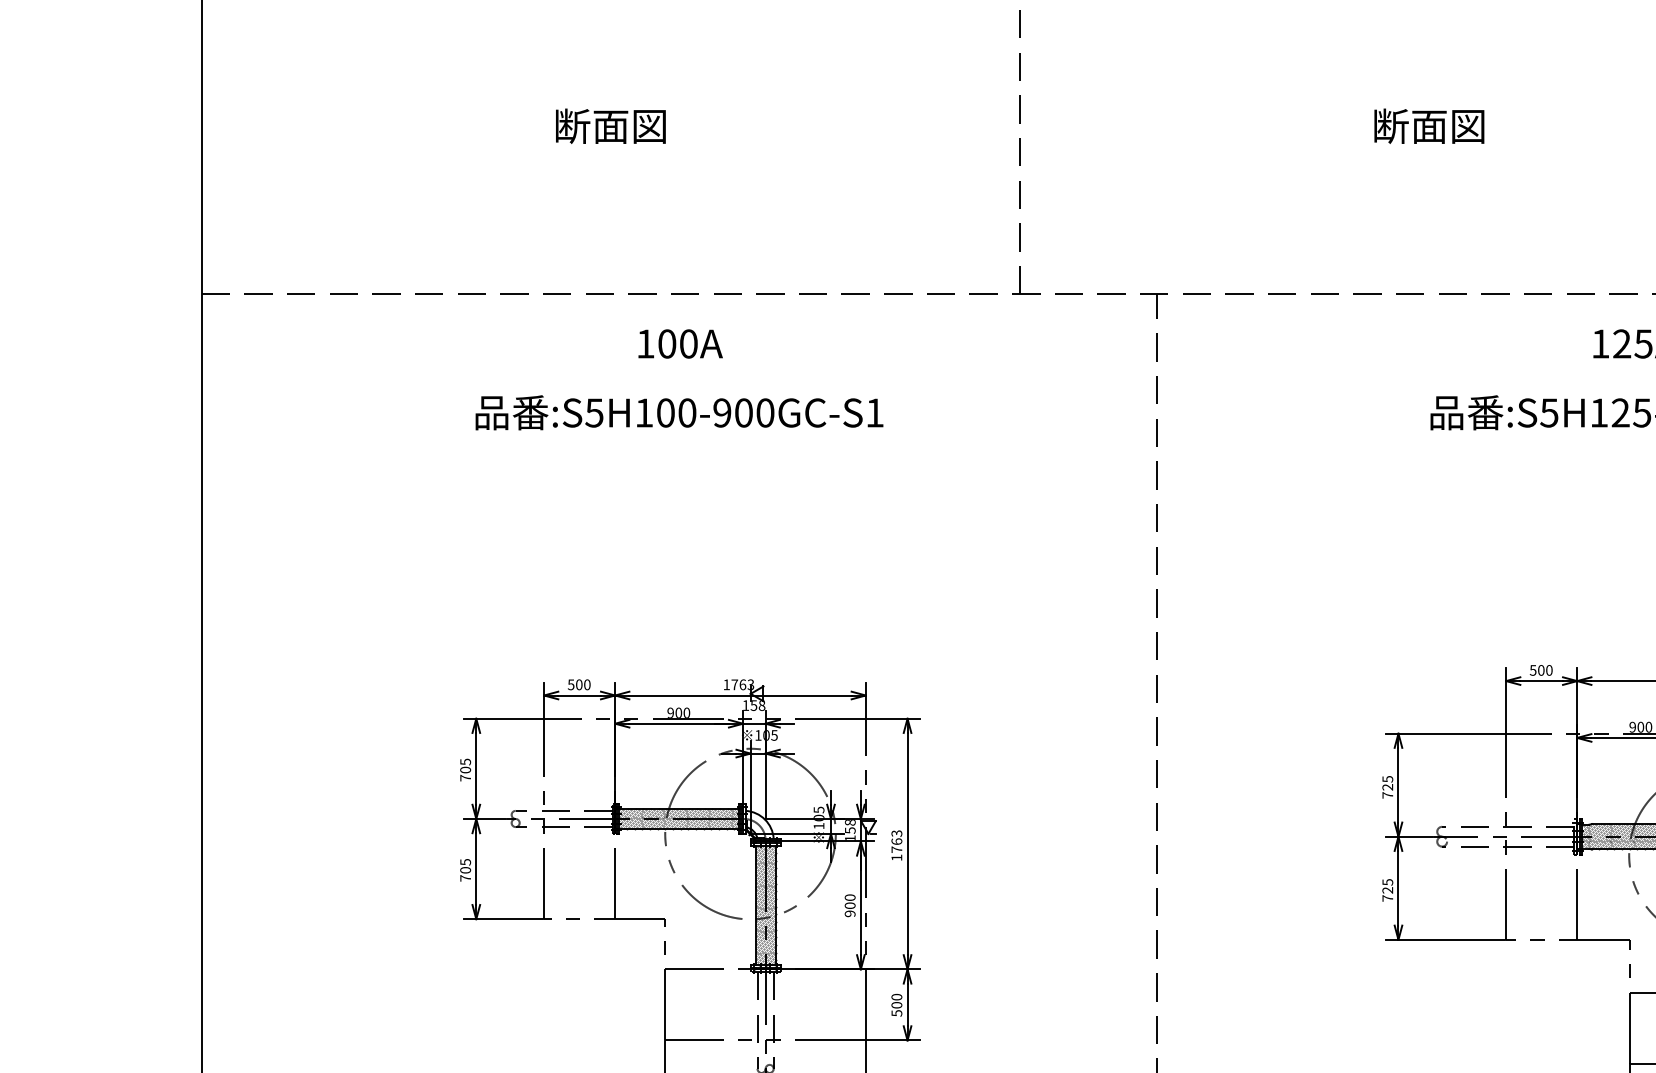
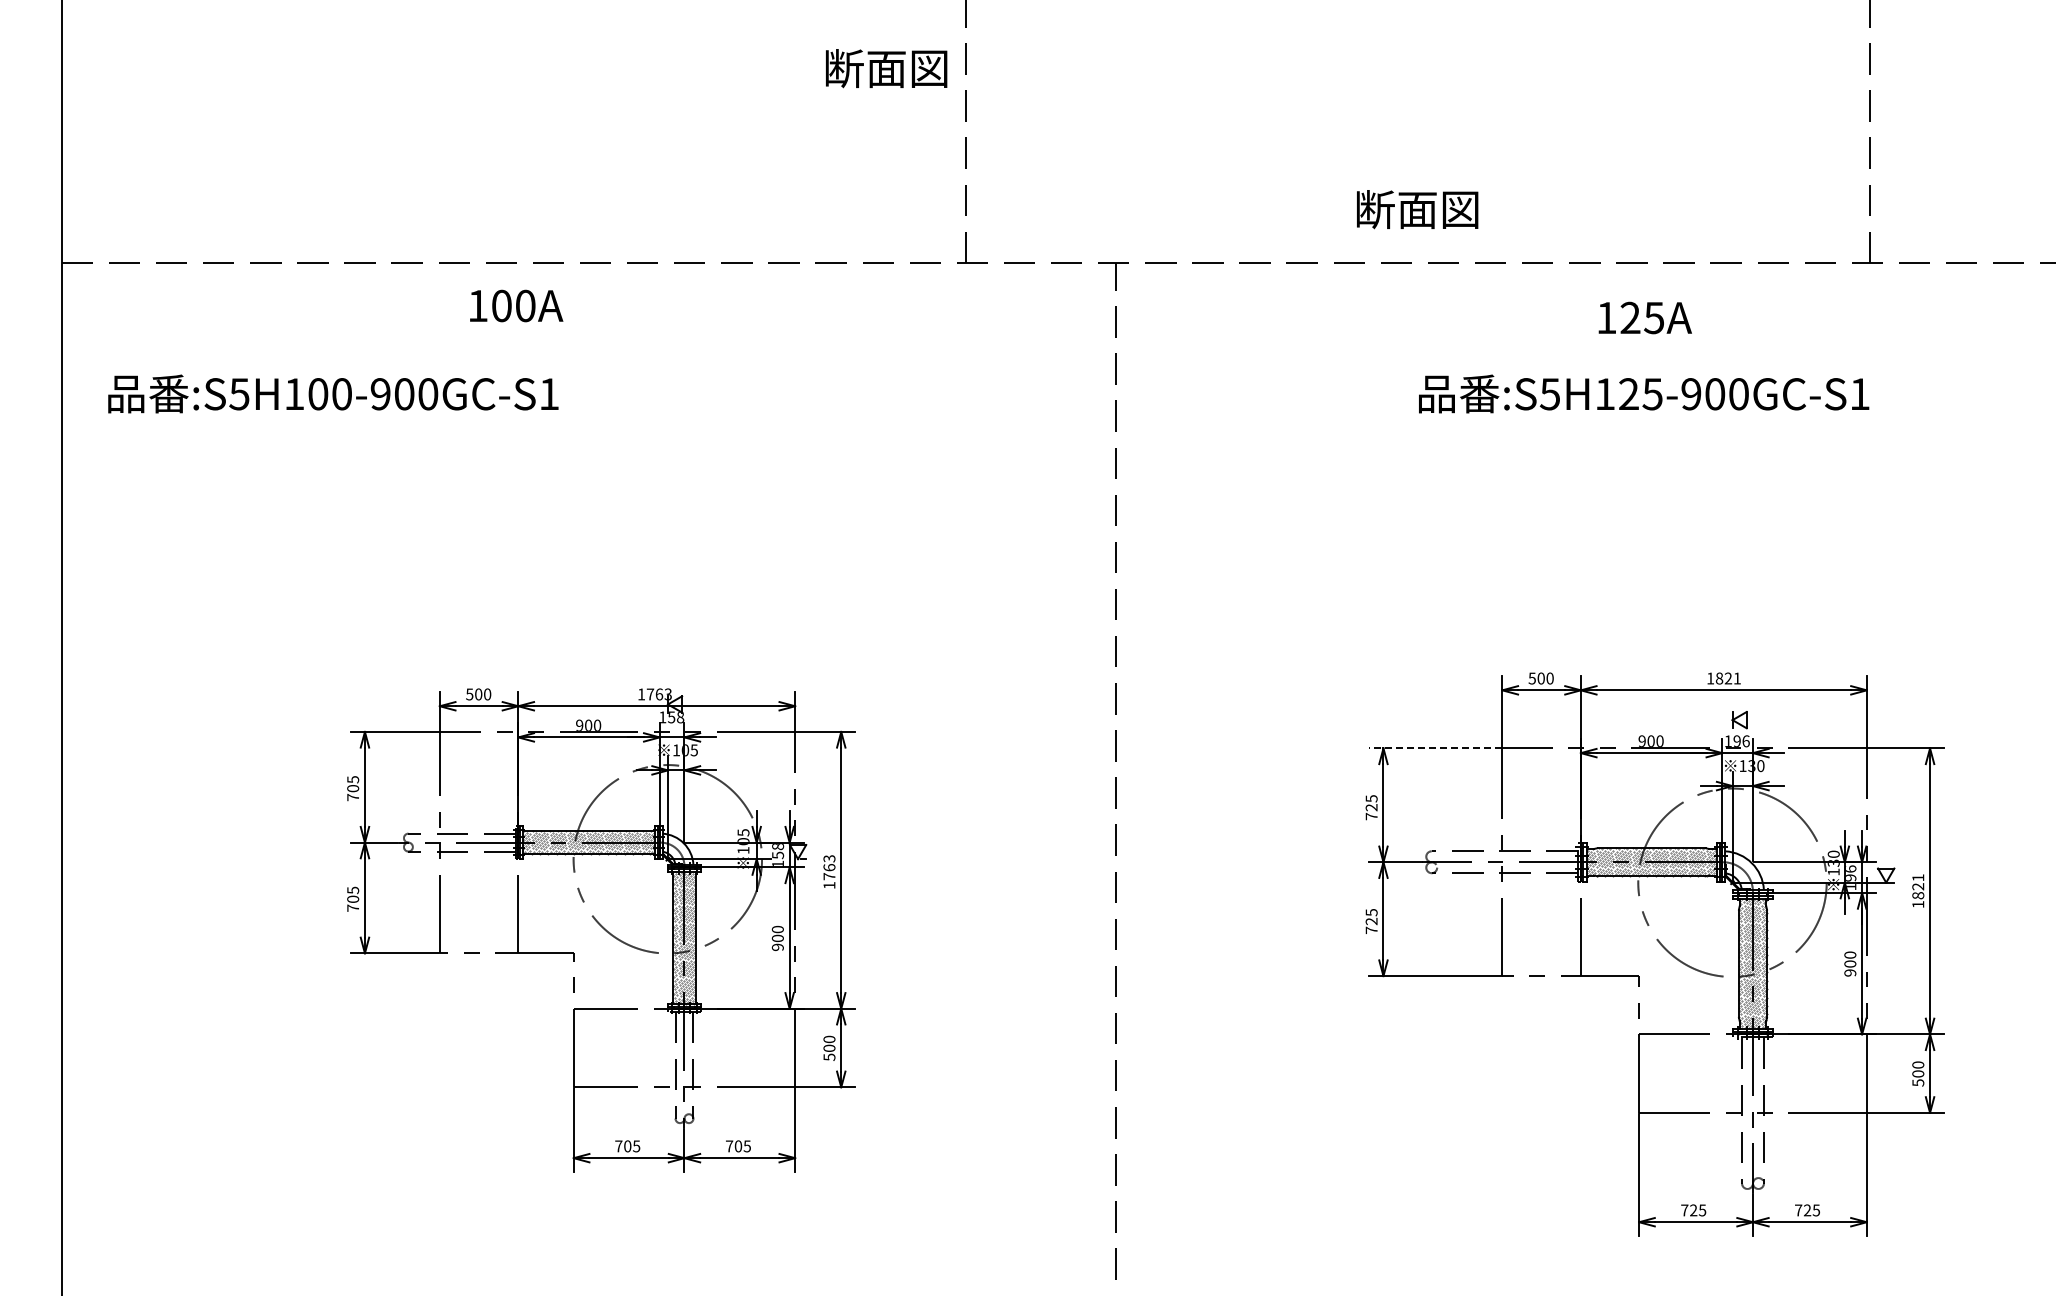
text: (610, 126) -> (886, 68), moved
text: (1429, 126) -> (1417, 209), moved
text: (680, 343) -> (516, 305), moved
text: (679, 412) -> (333, 393), moved
line: (1444, 733) -> (1434, 748), solid -> dashed

